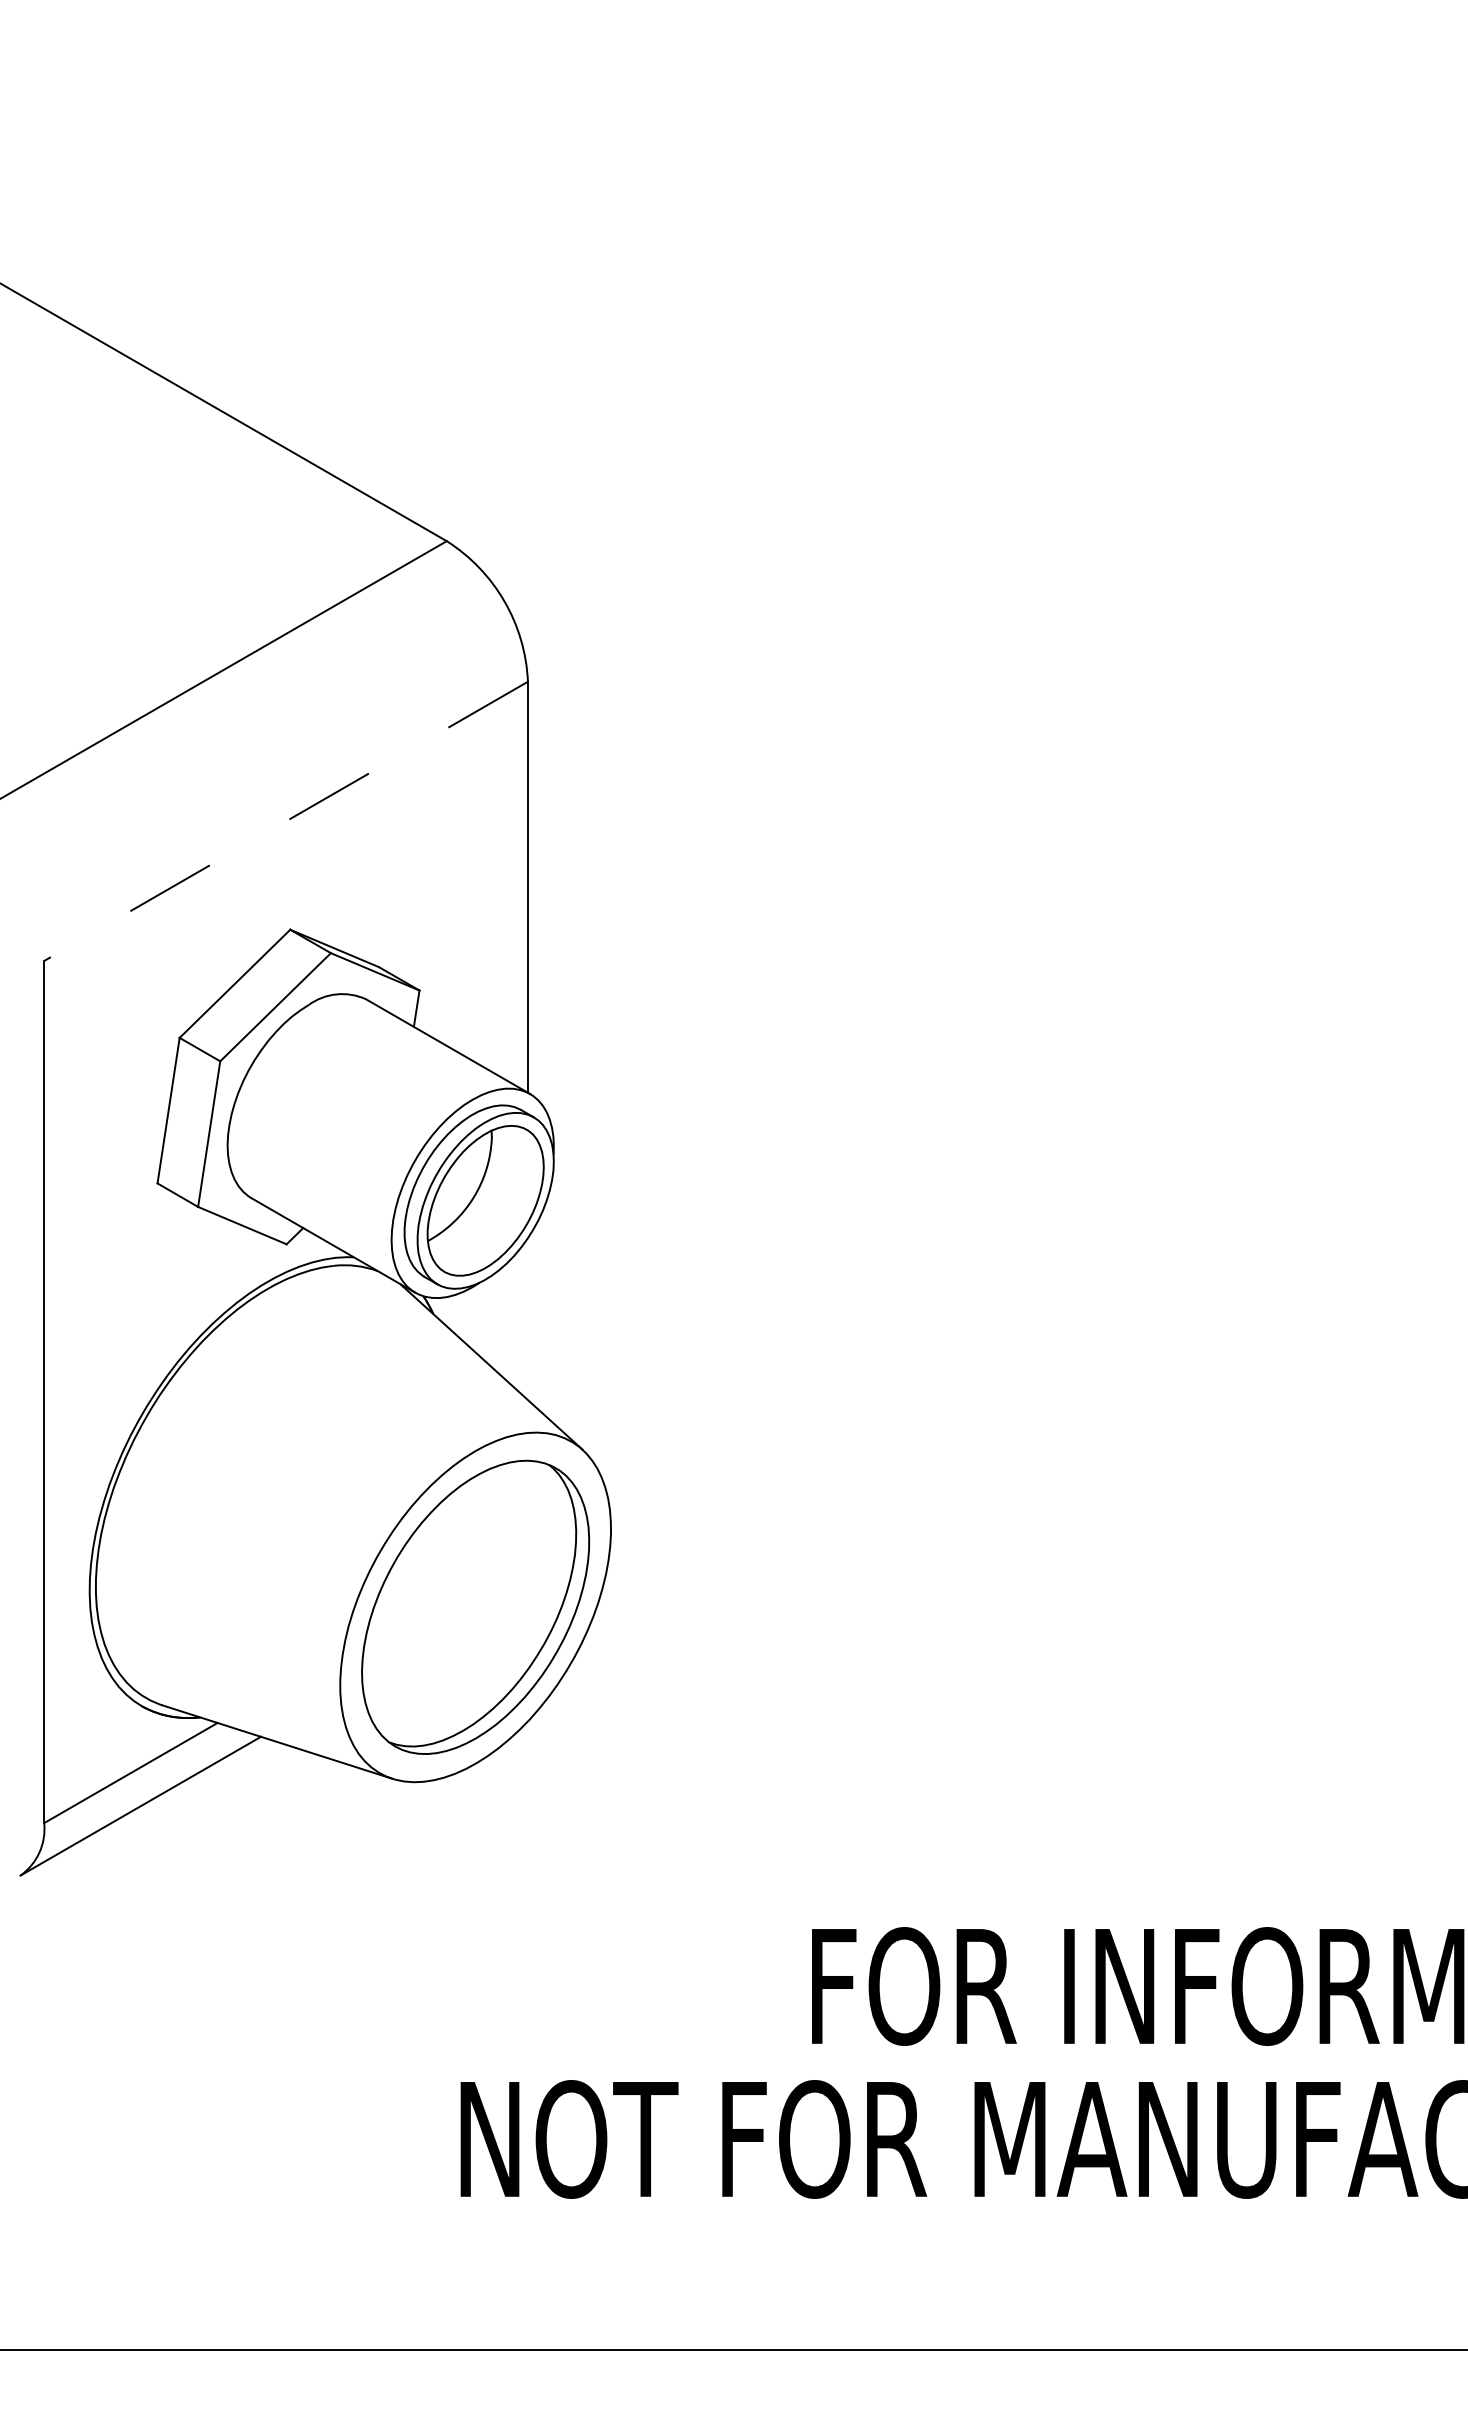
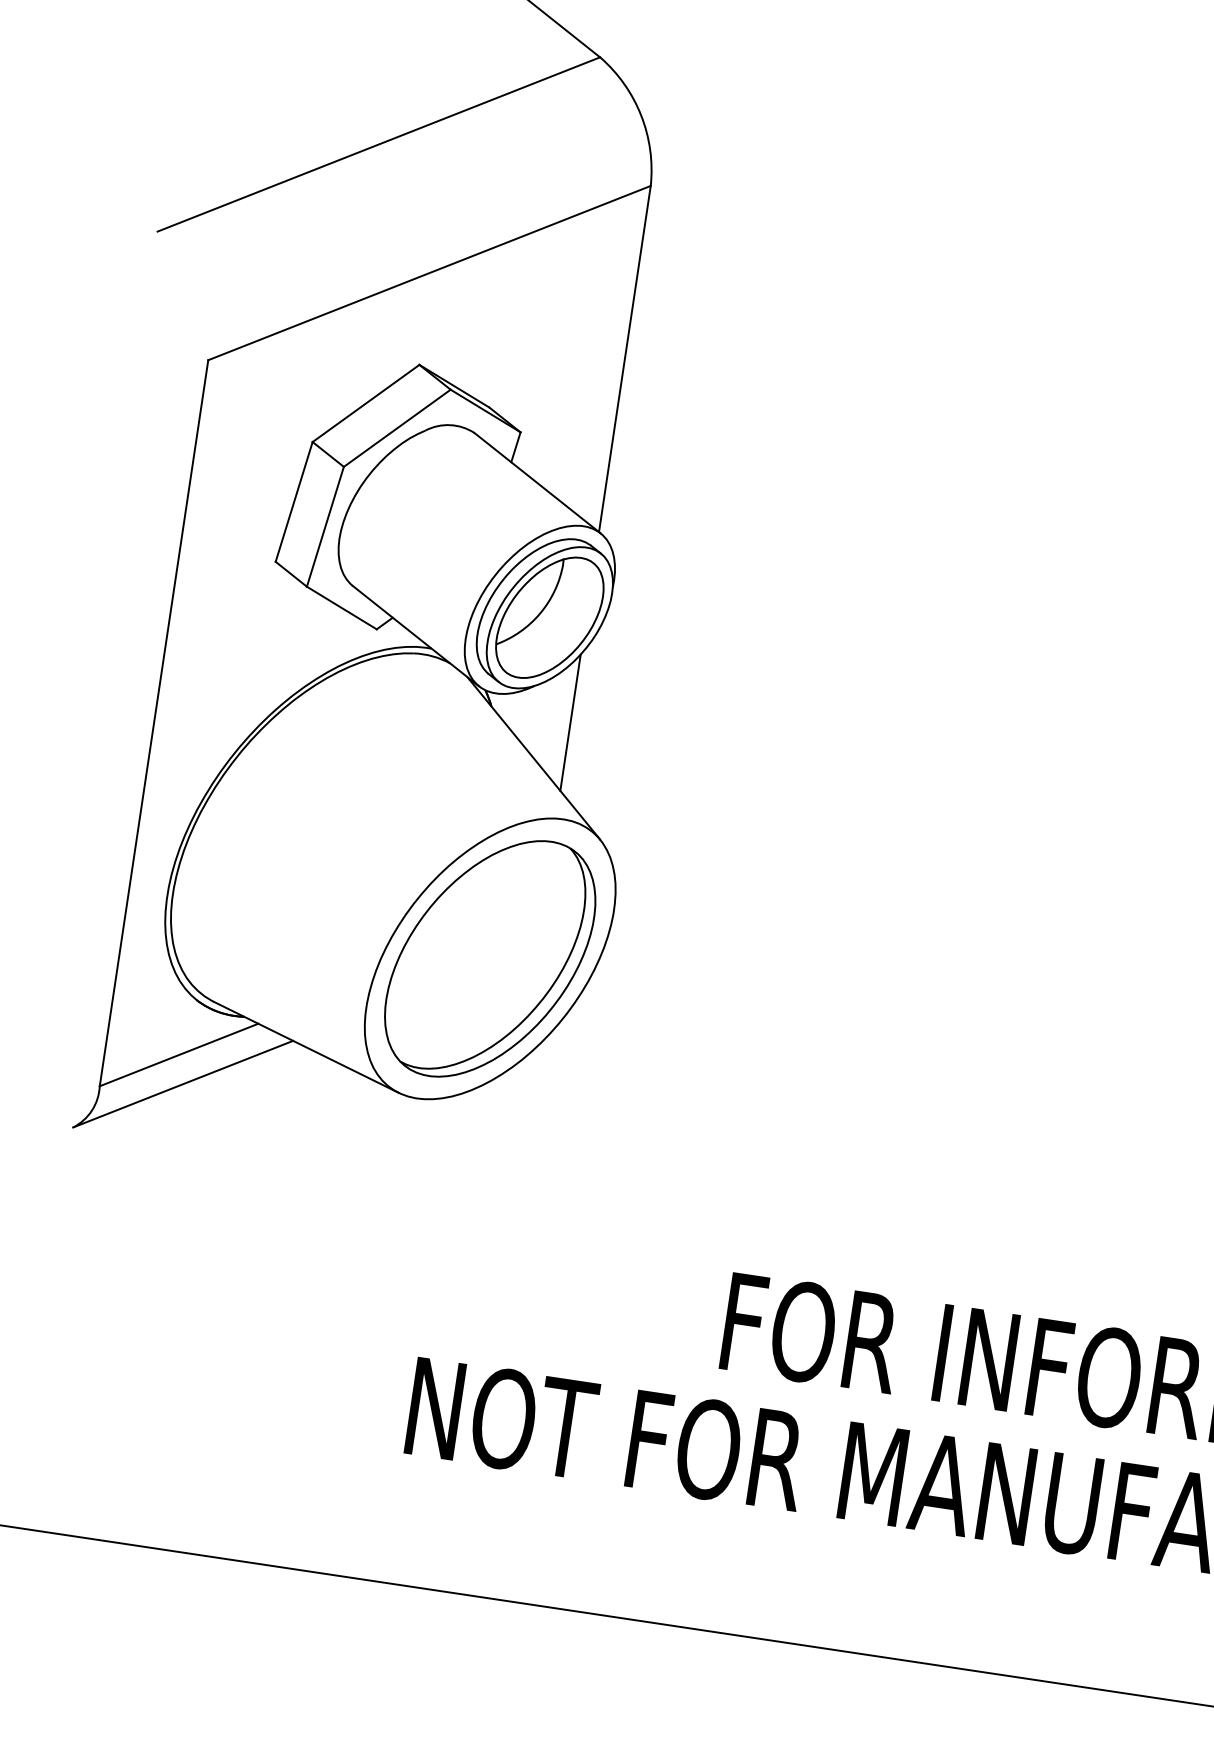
line: (285, 821) -> (429, 273), dashed -> solid
line: (527, 1319) -> (570, 722), added

